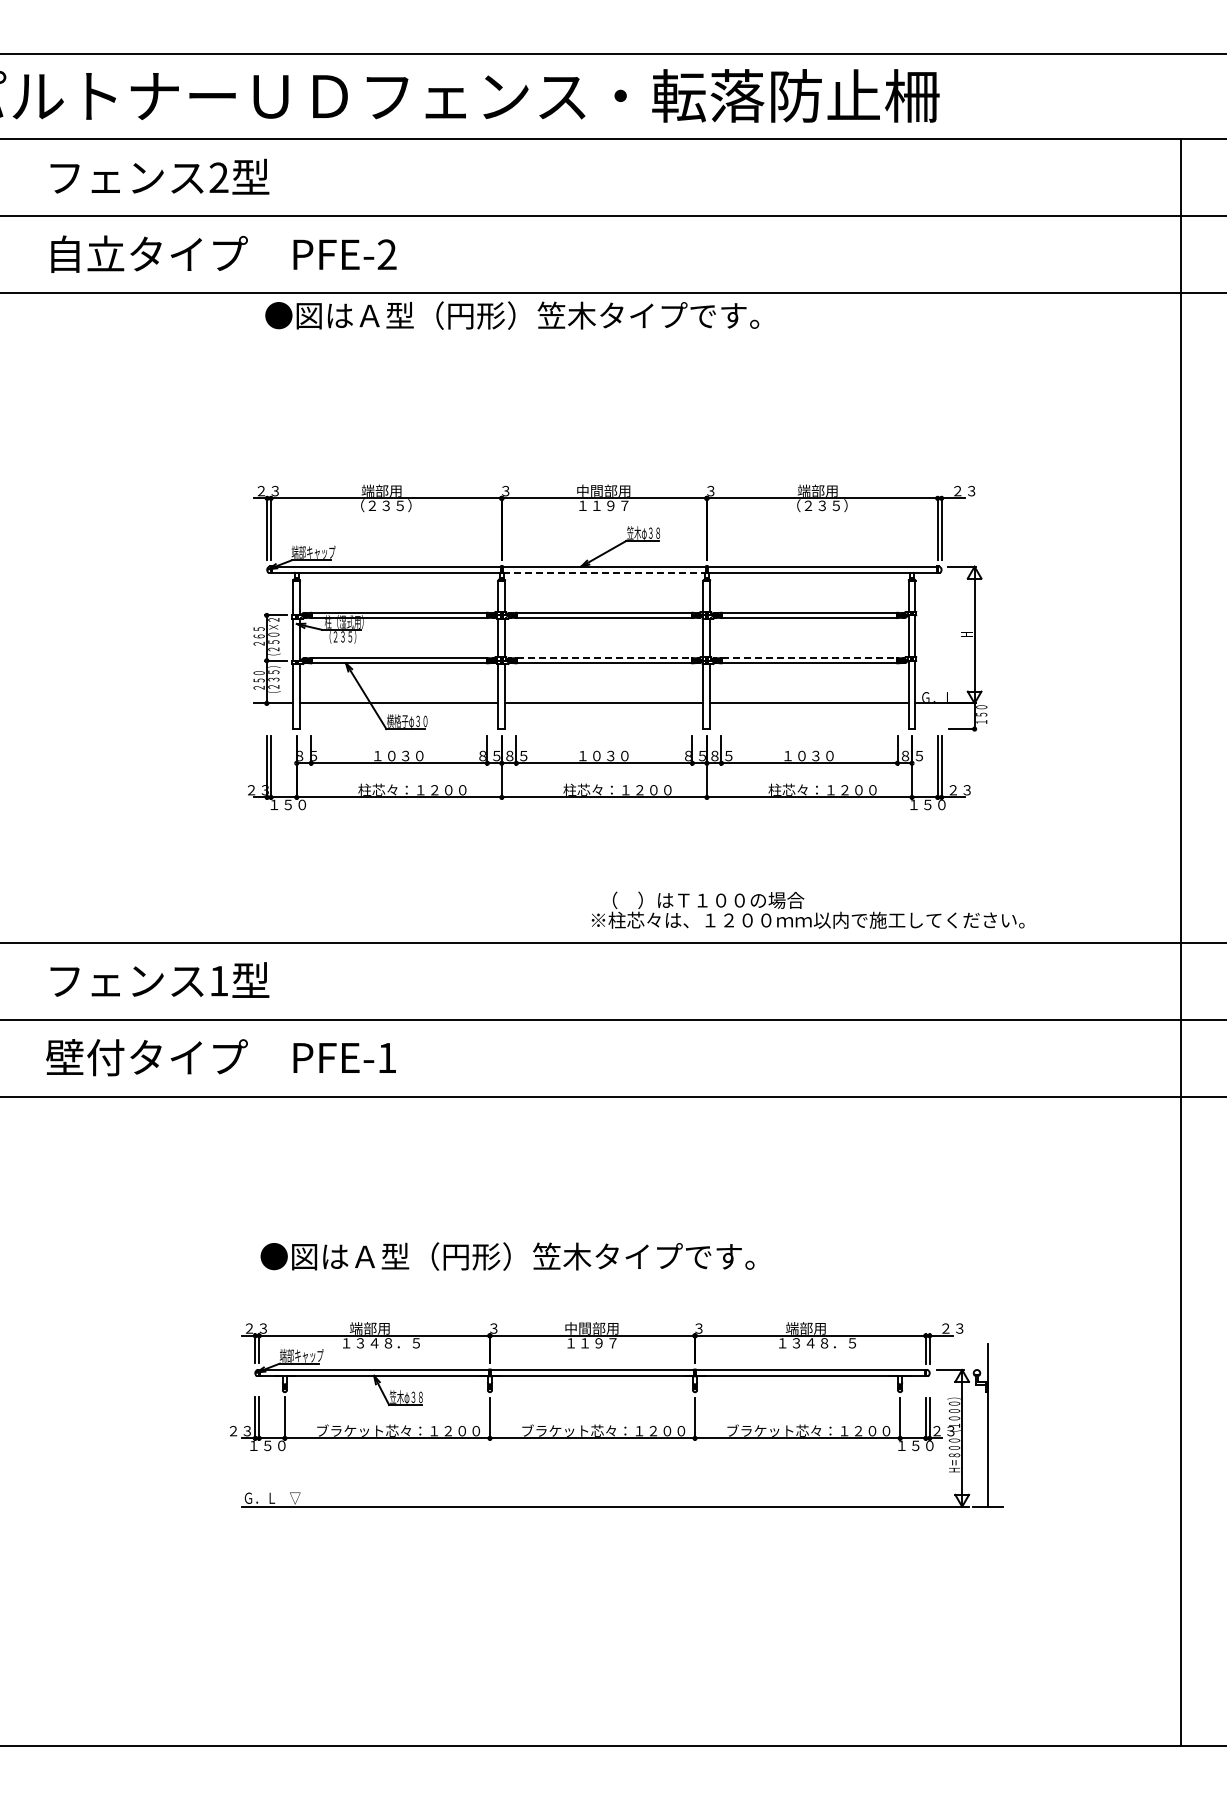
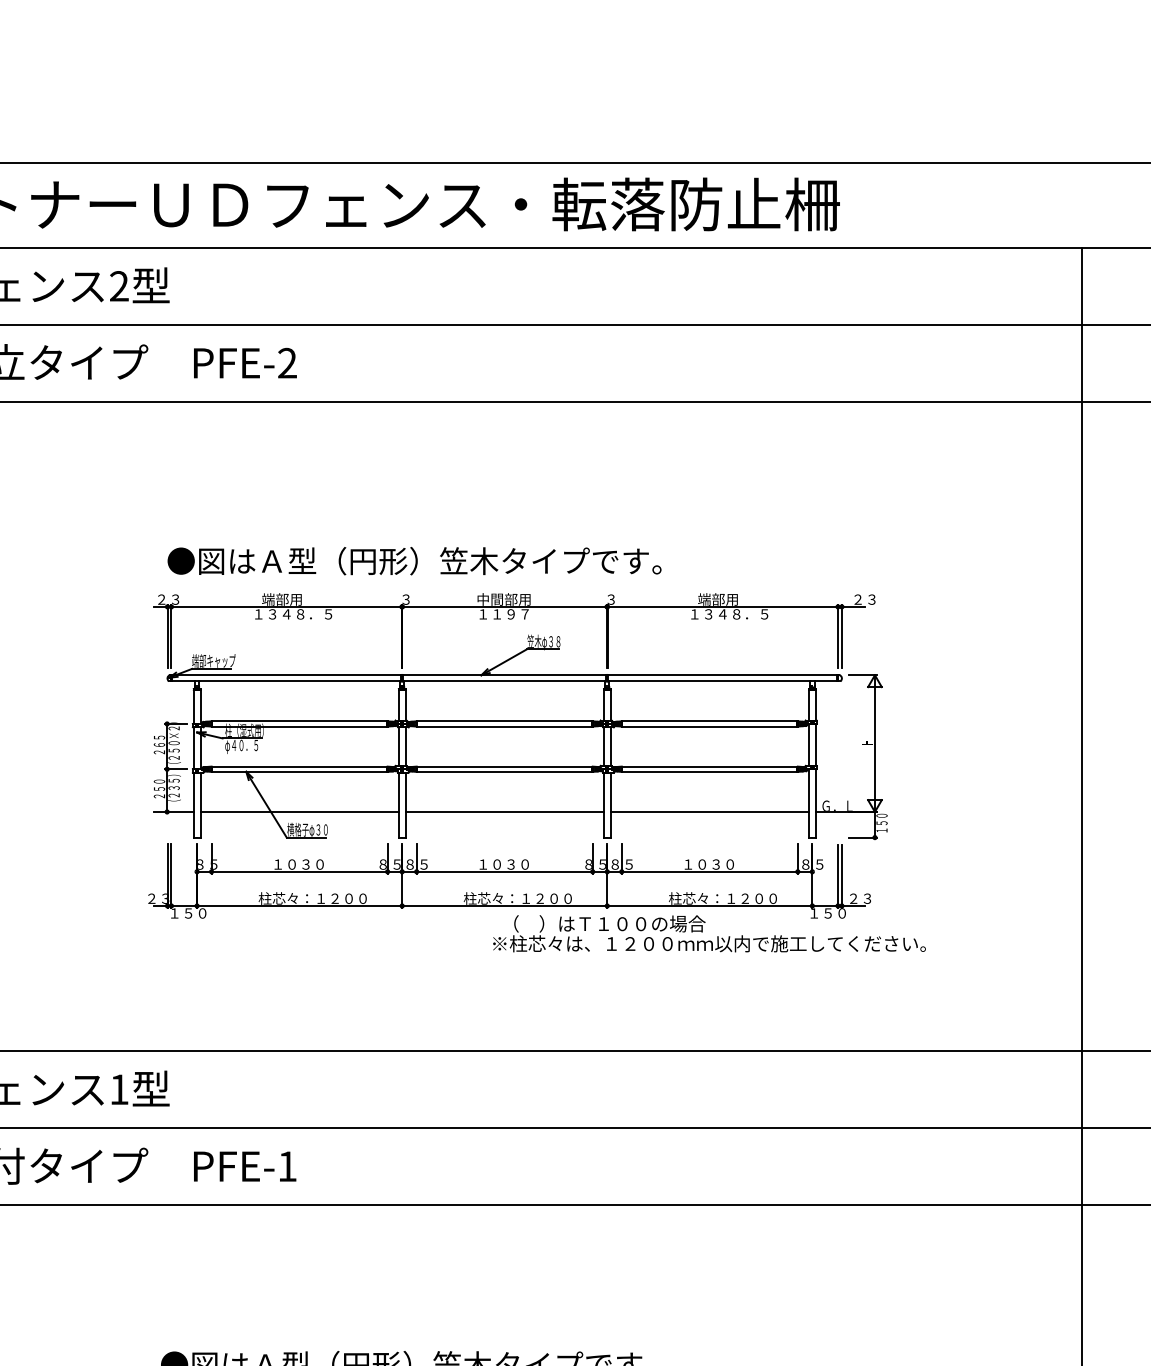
text: (512, 315) -> (414, 561), moved
text: (392, 505) -> (292, 614), （２３５） -> １３４８．５
text: (828, 505) -> (728, 614), （２３５） -> １３４８．５
line: (604, 572) -> (504, 681), dashed -> solid
text: (341, 638) -> (241, 747), （２３５） -> φ４０．５
line: (604, 658) -> (504, 767), dashed -> solid
line: (809, 658) -> (709, 767), dashed -> solid
text: (807, 909) -> (708, 933), moved

